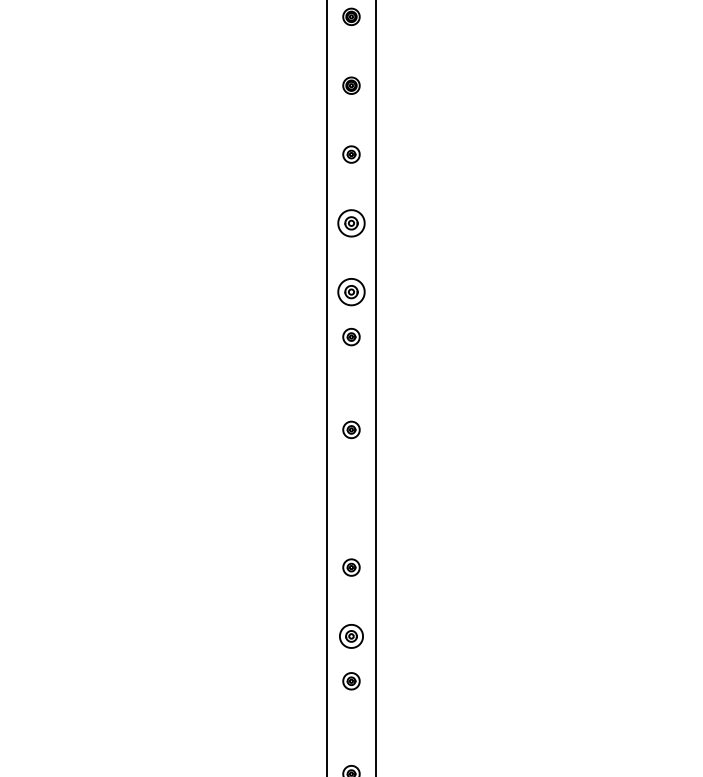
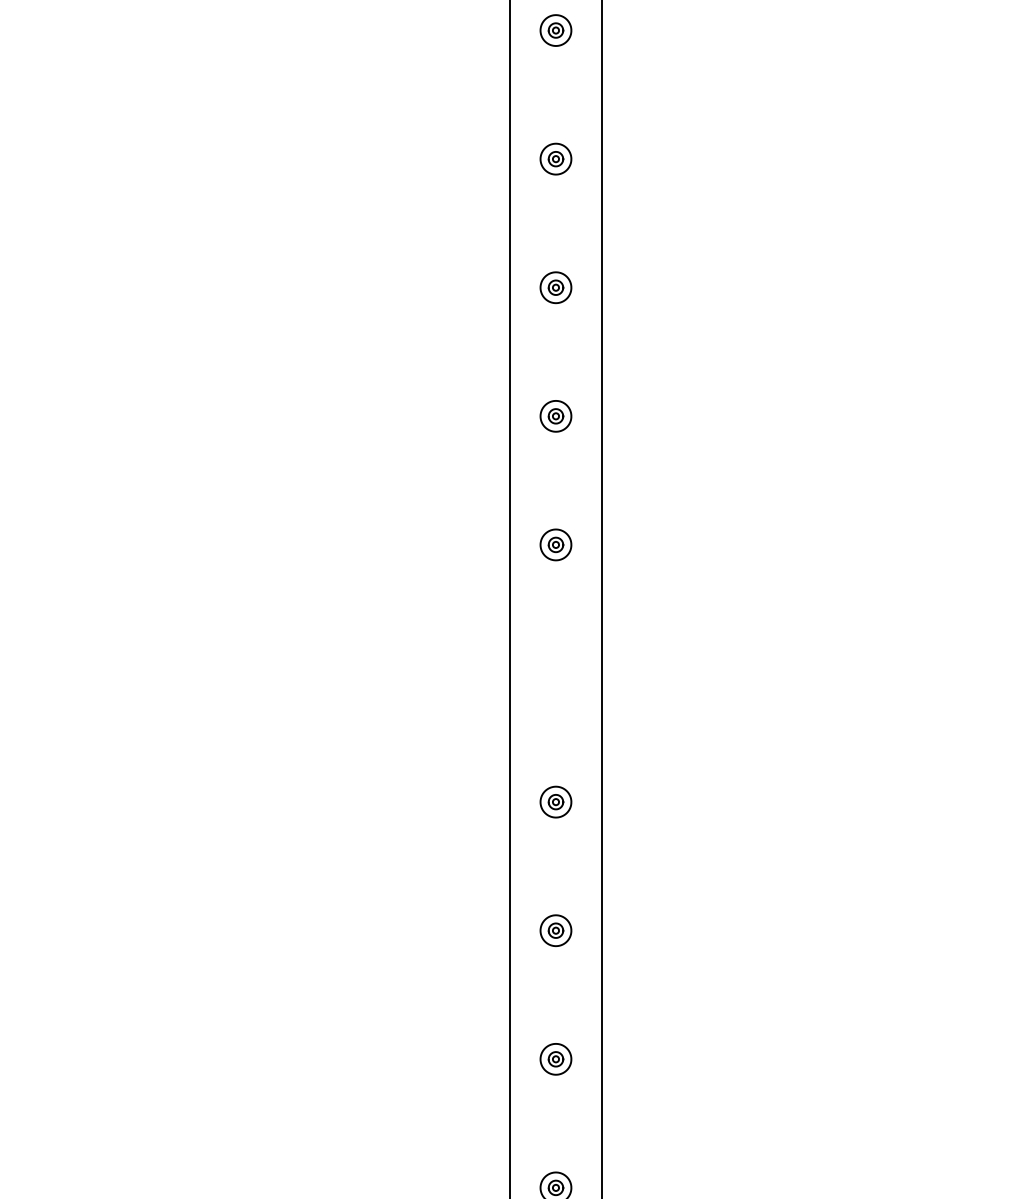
part: (351, 223) -> (555, 159), size x0.62
part: (351, 292) -> (555, 288), size x0.62
part: (351, 336) -> (555, 415), moved
part: (351, 636) -> (555, 930), size x0.71
part: (351, 681) -> (555, 1059), moved

